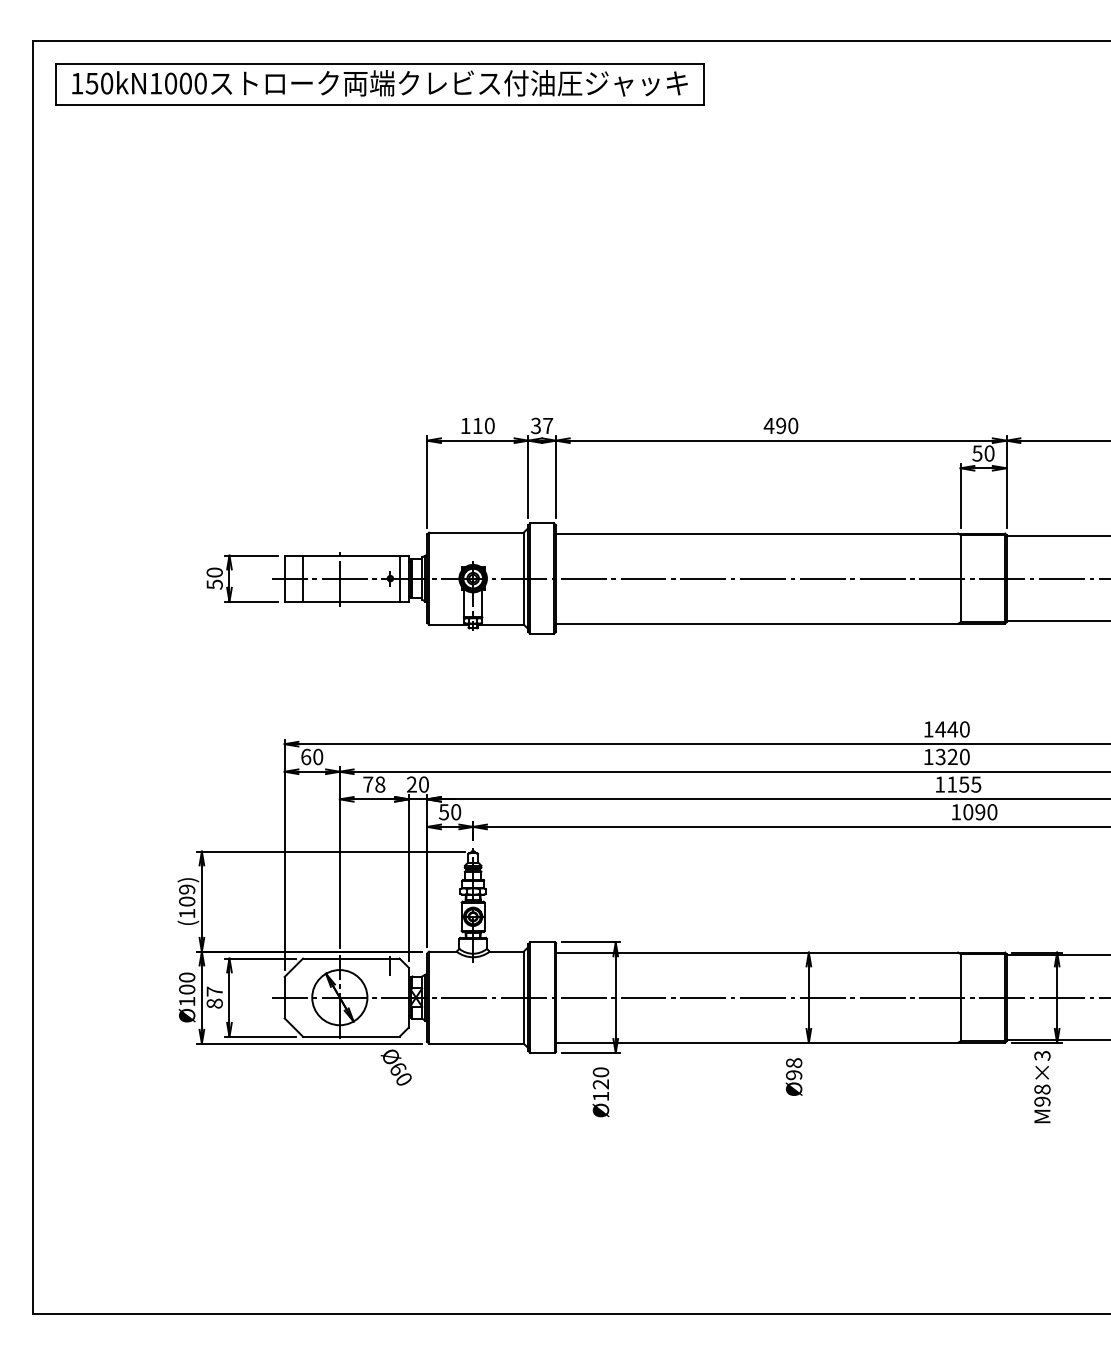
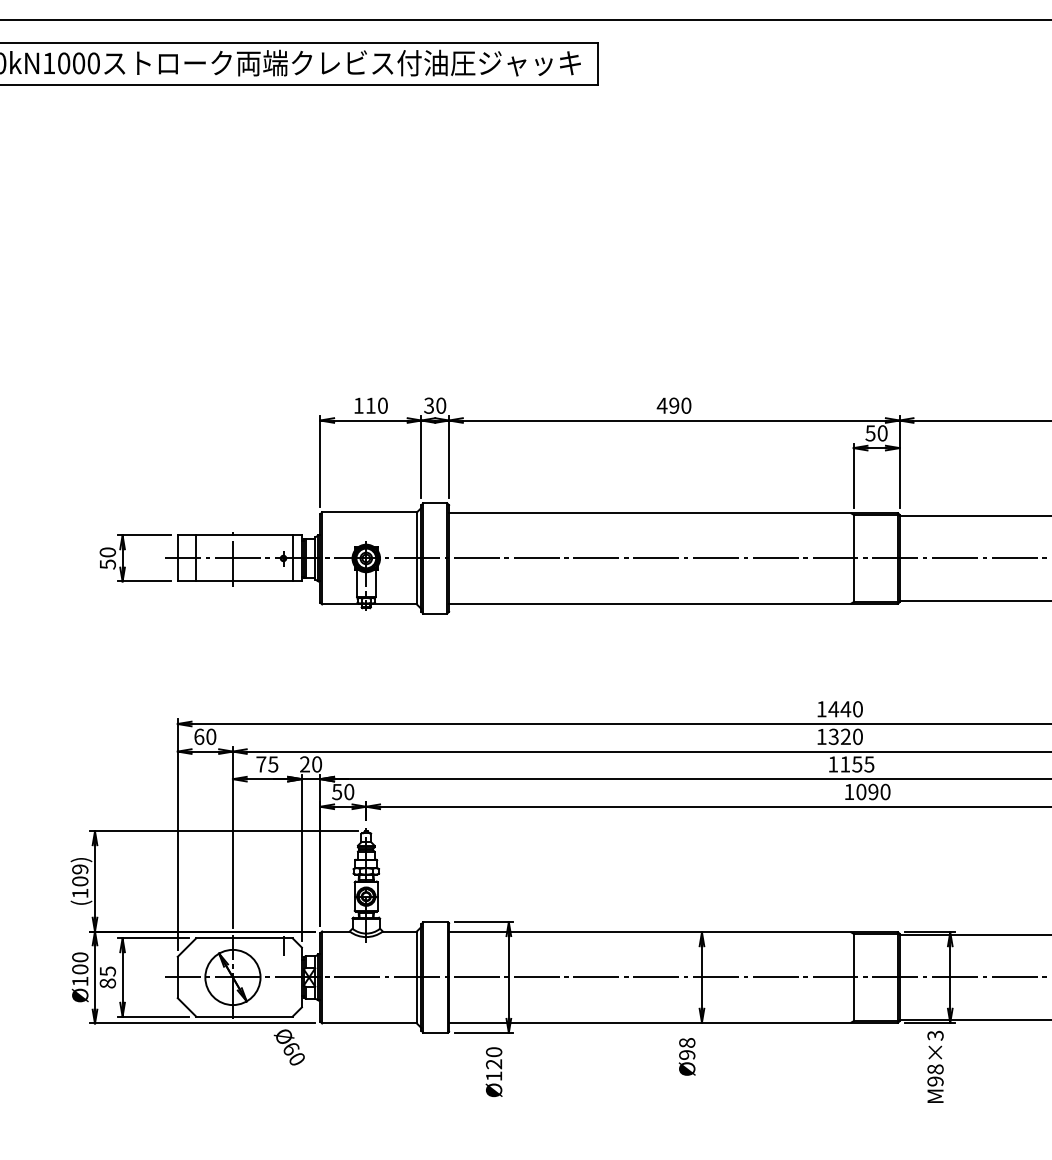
text: (548, 425) -> (441, 405), 37 -> 30
text: (380, 784) -> (273, 764), 78 -> 75
text: (214, 991) -> (107, 971), 87 -> 85

